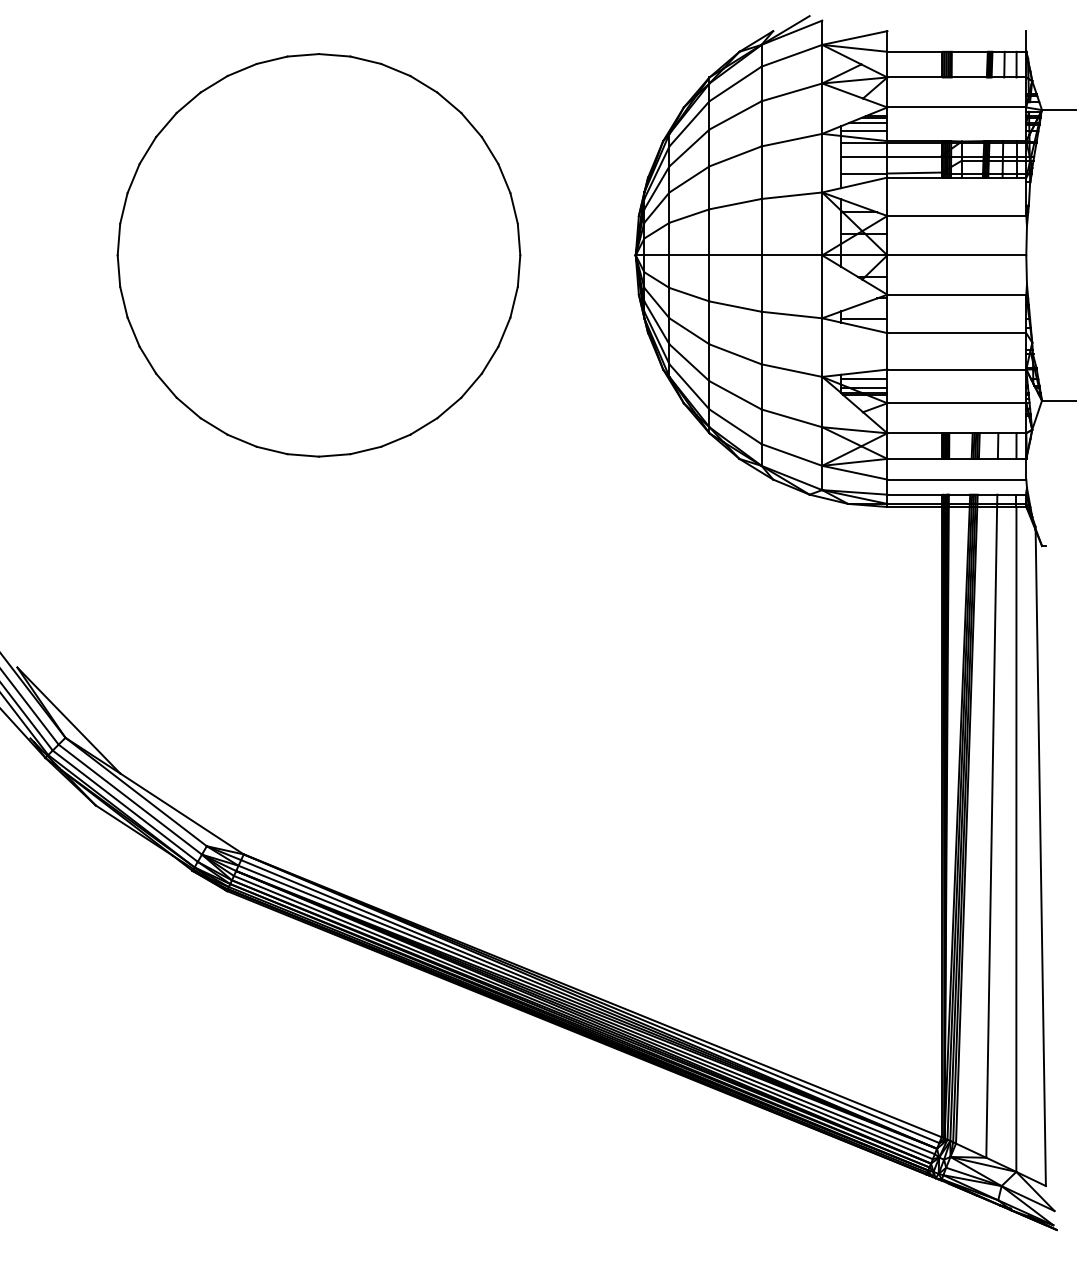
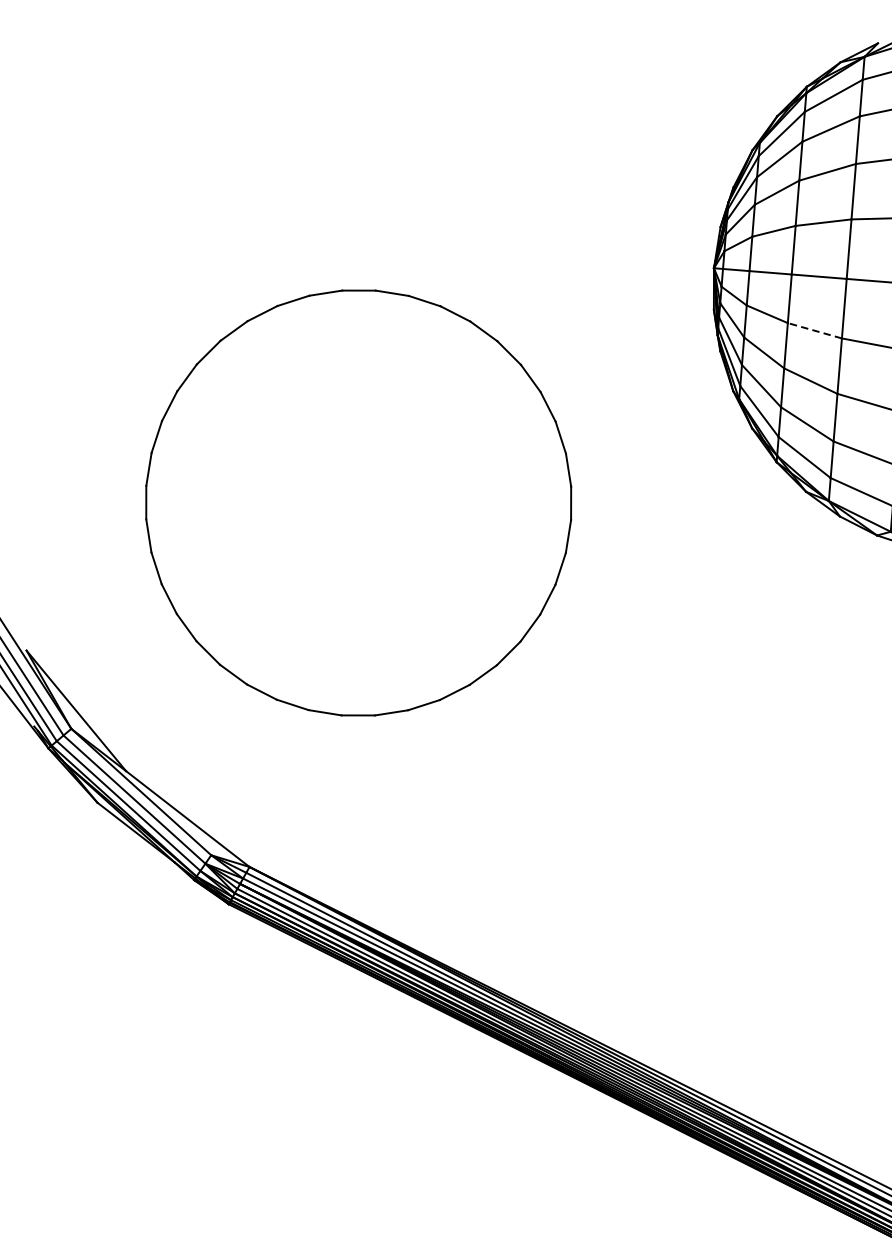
part: (318, 255) -> (358, 503), moved
line: (735, 306) -> (814, 330), solid -> dashed

